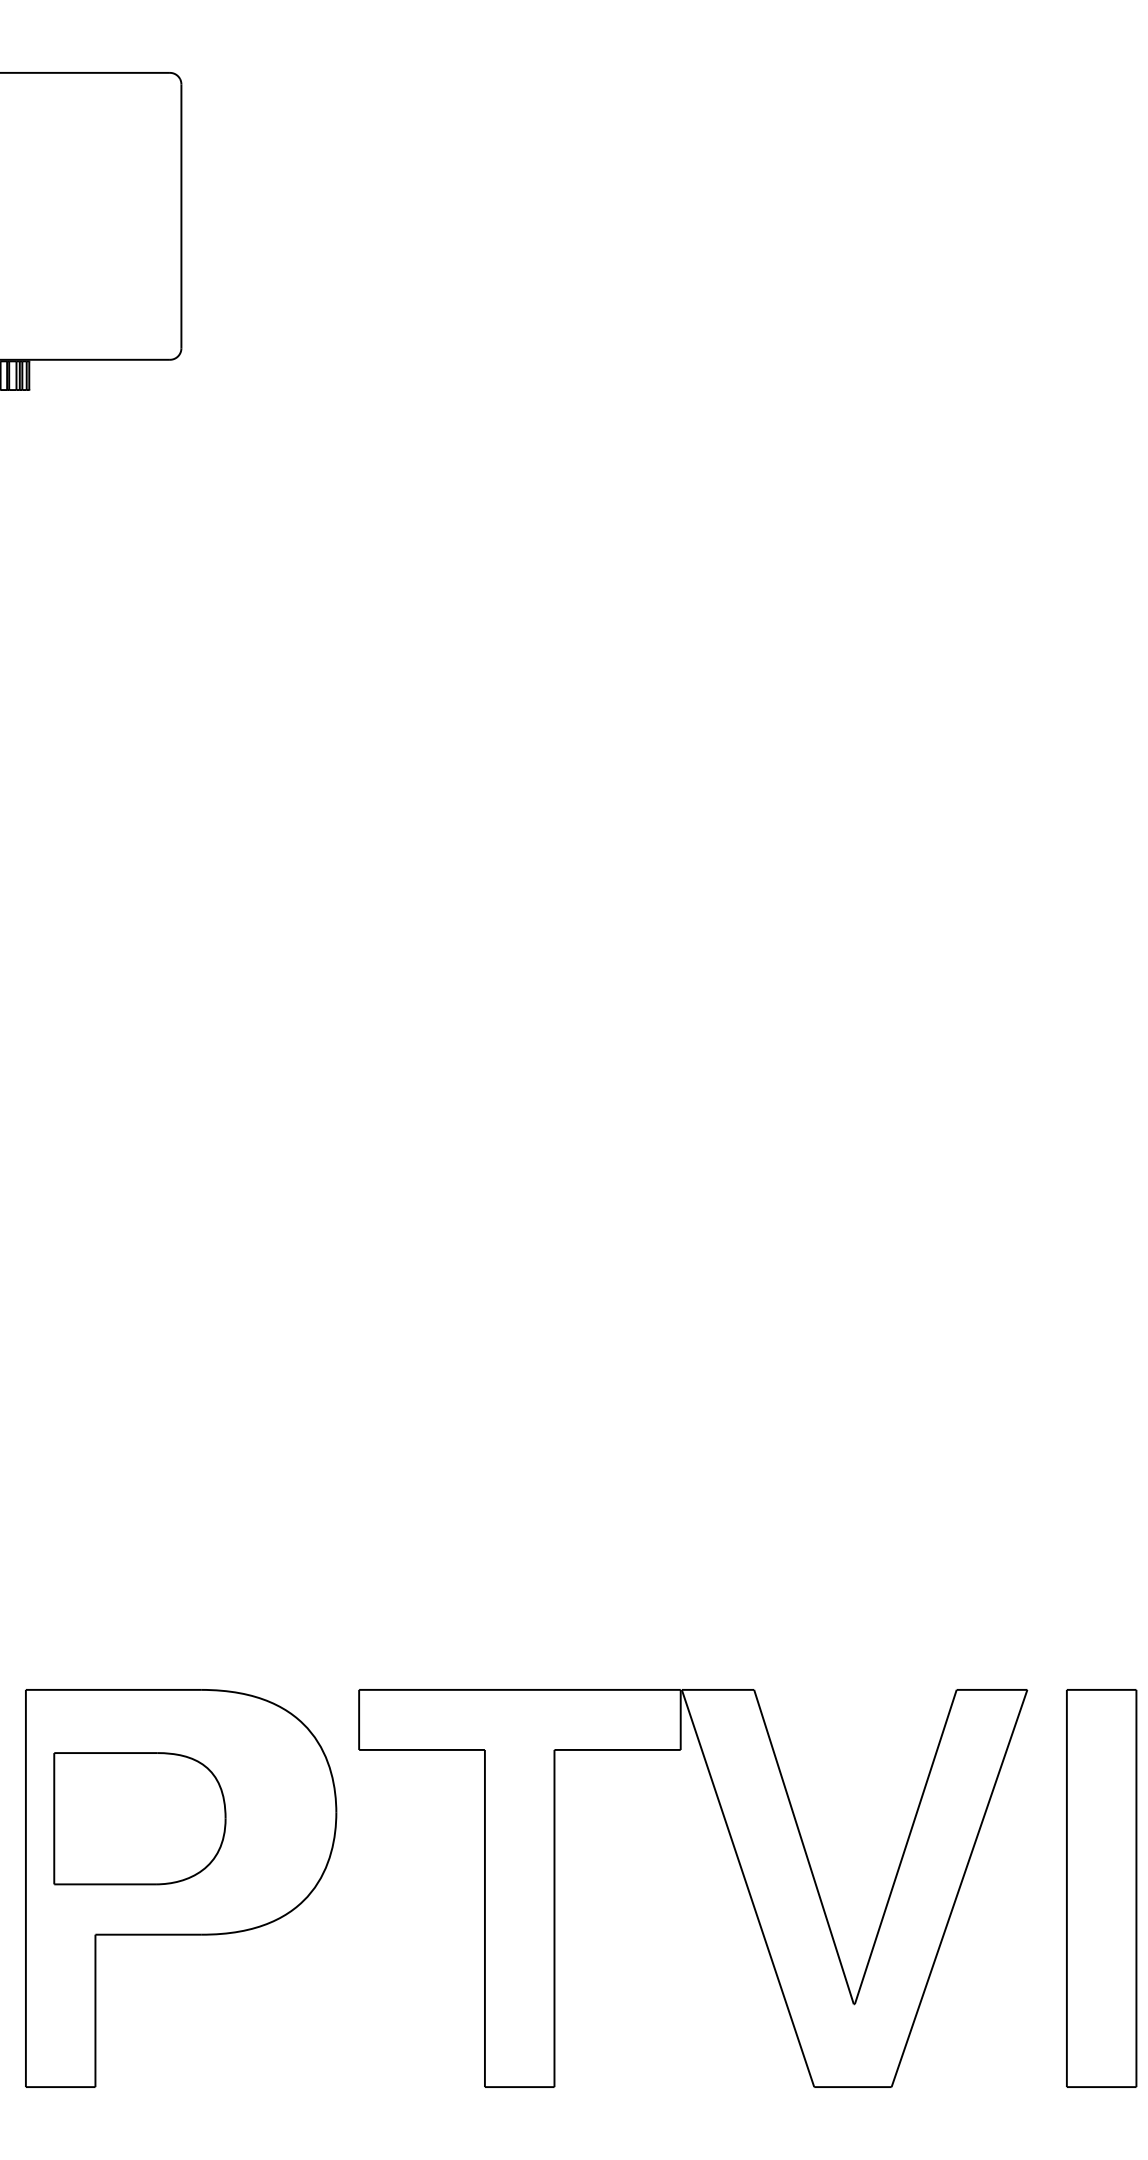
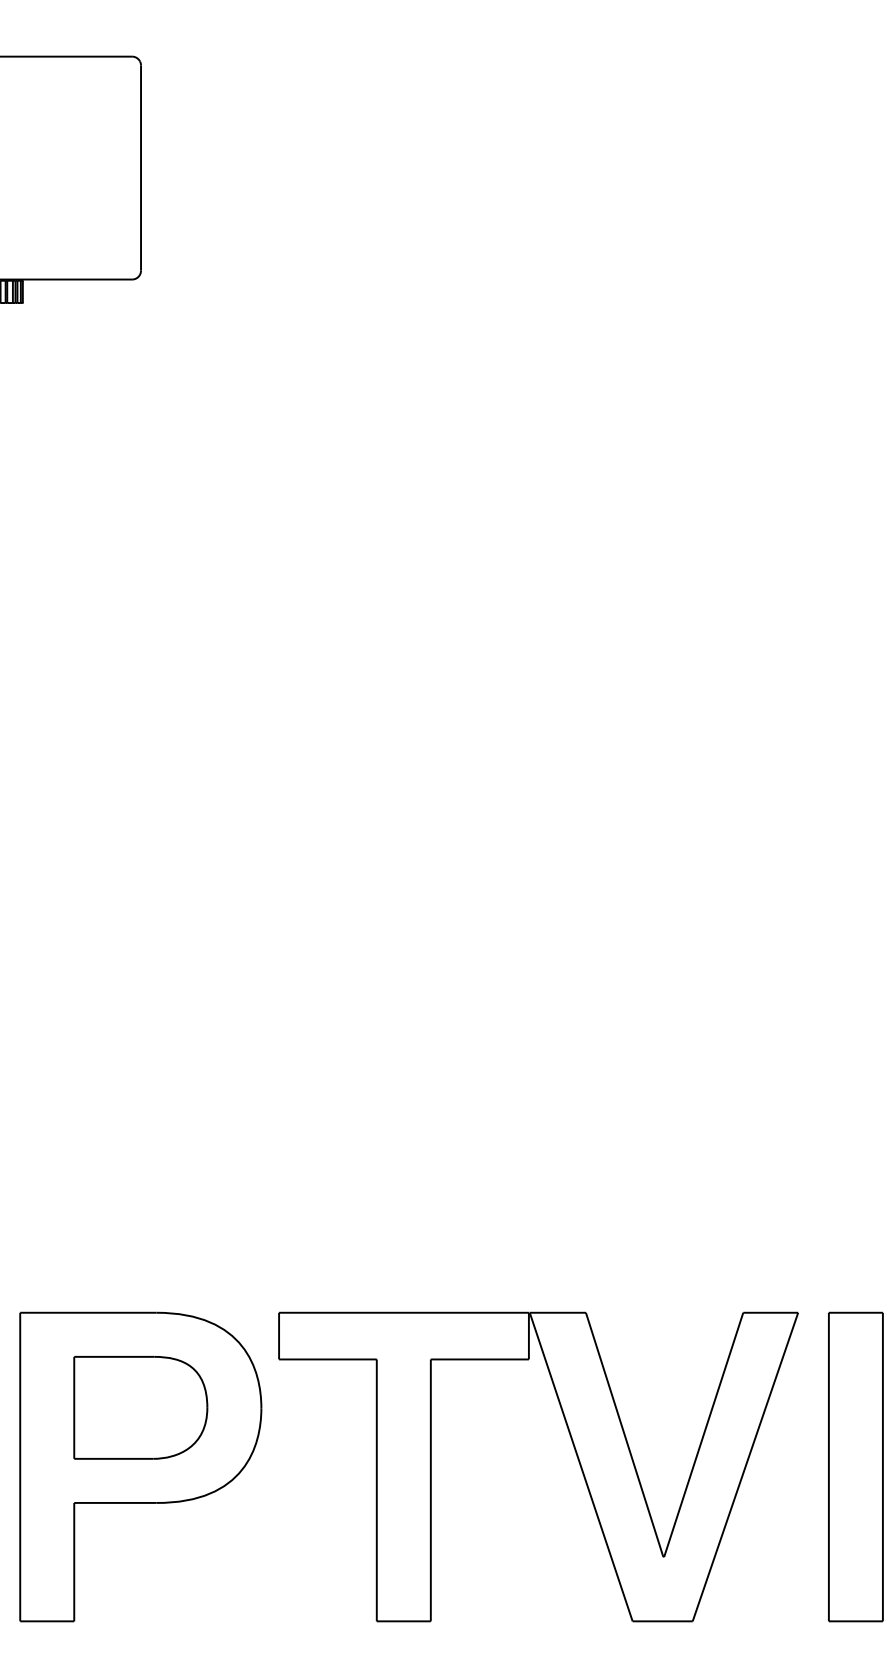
part: (139, 1818) -> (140, 1407), moved

